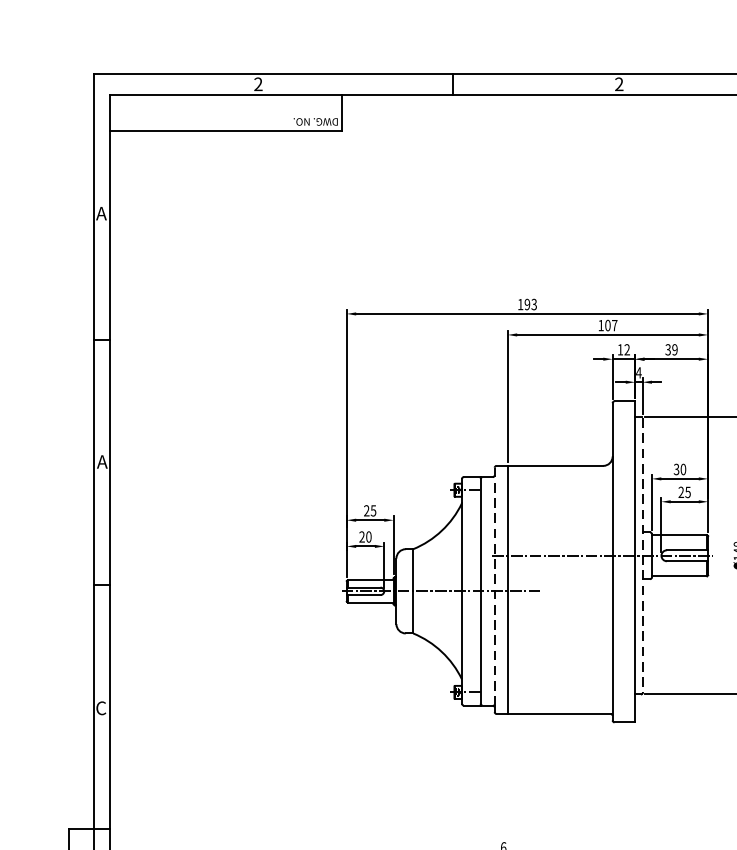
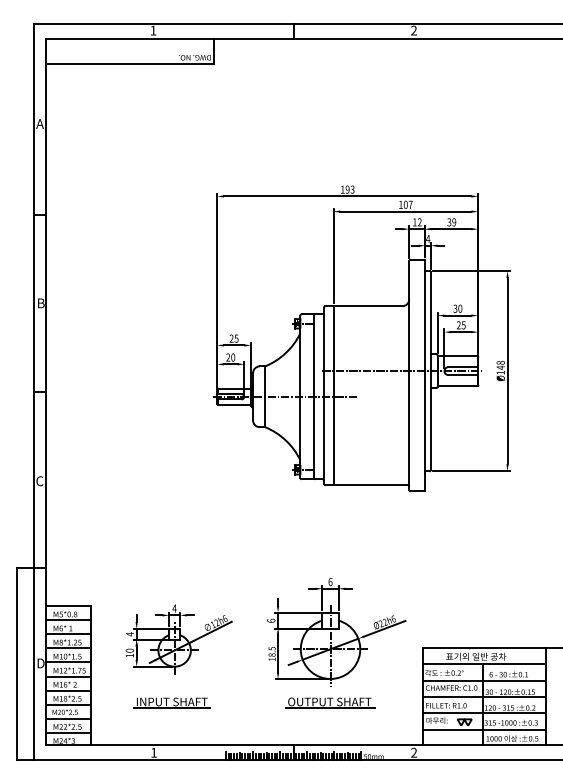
text: (258, 84) -> (153, 30), 2 -> 1
text: (102, 462) -> (40, 303), A -> B
line: (642, 556) -> (430, 371), dashed -> solid
line: (495, 588) -> (324, 394), dashed -> solid

